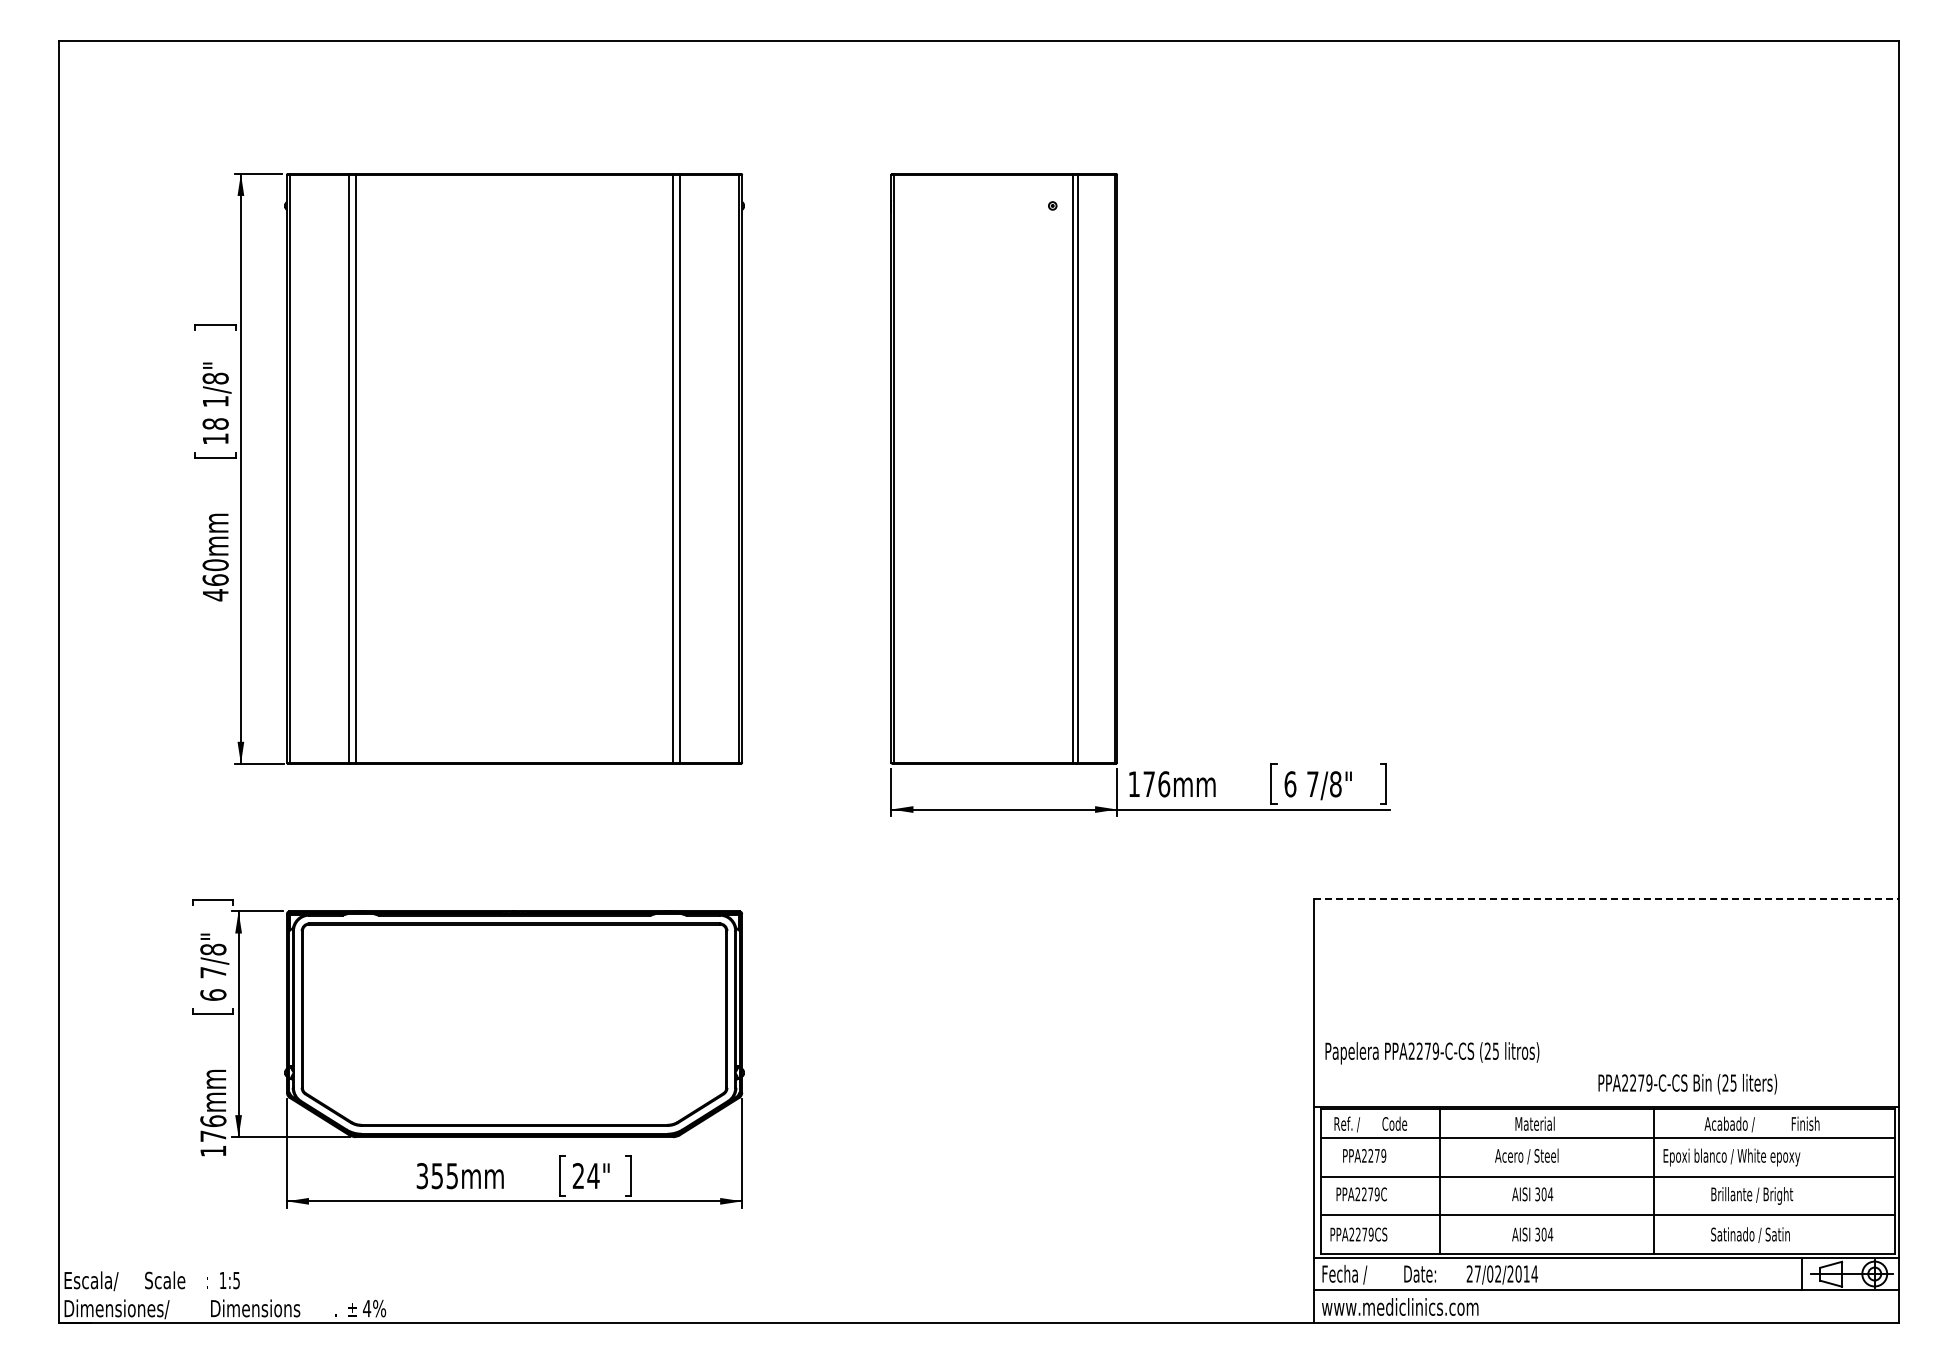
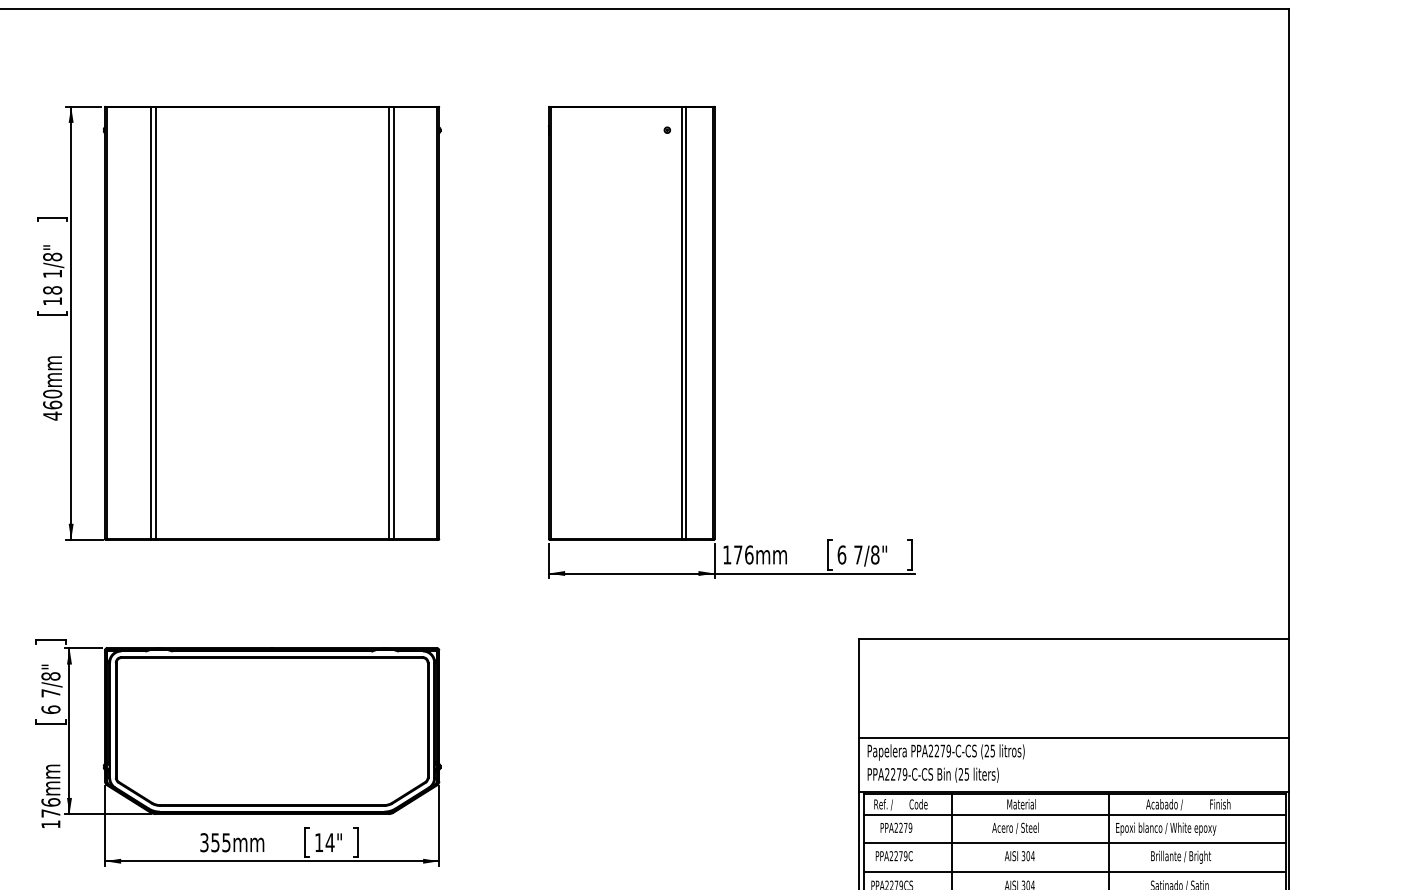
line: (1606, 898) -> (1074, 638), dashed -> solid
line: (1606, 1033) -> (1074, 738), added
text: (1687, 1084) -> (933, 775), moved
text: (577, 1175) -> (318, 842), 24" -> 14"

